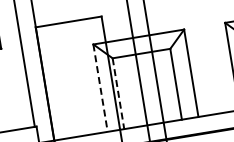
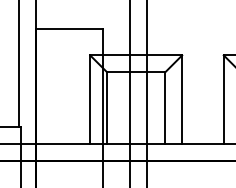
line: (100, 88) -> (90, 100), dashed -> solid
line: (119, 94) -> (107, 108), dashed -> solid

